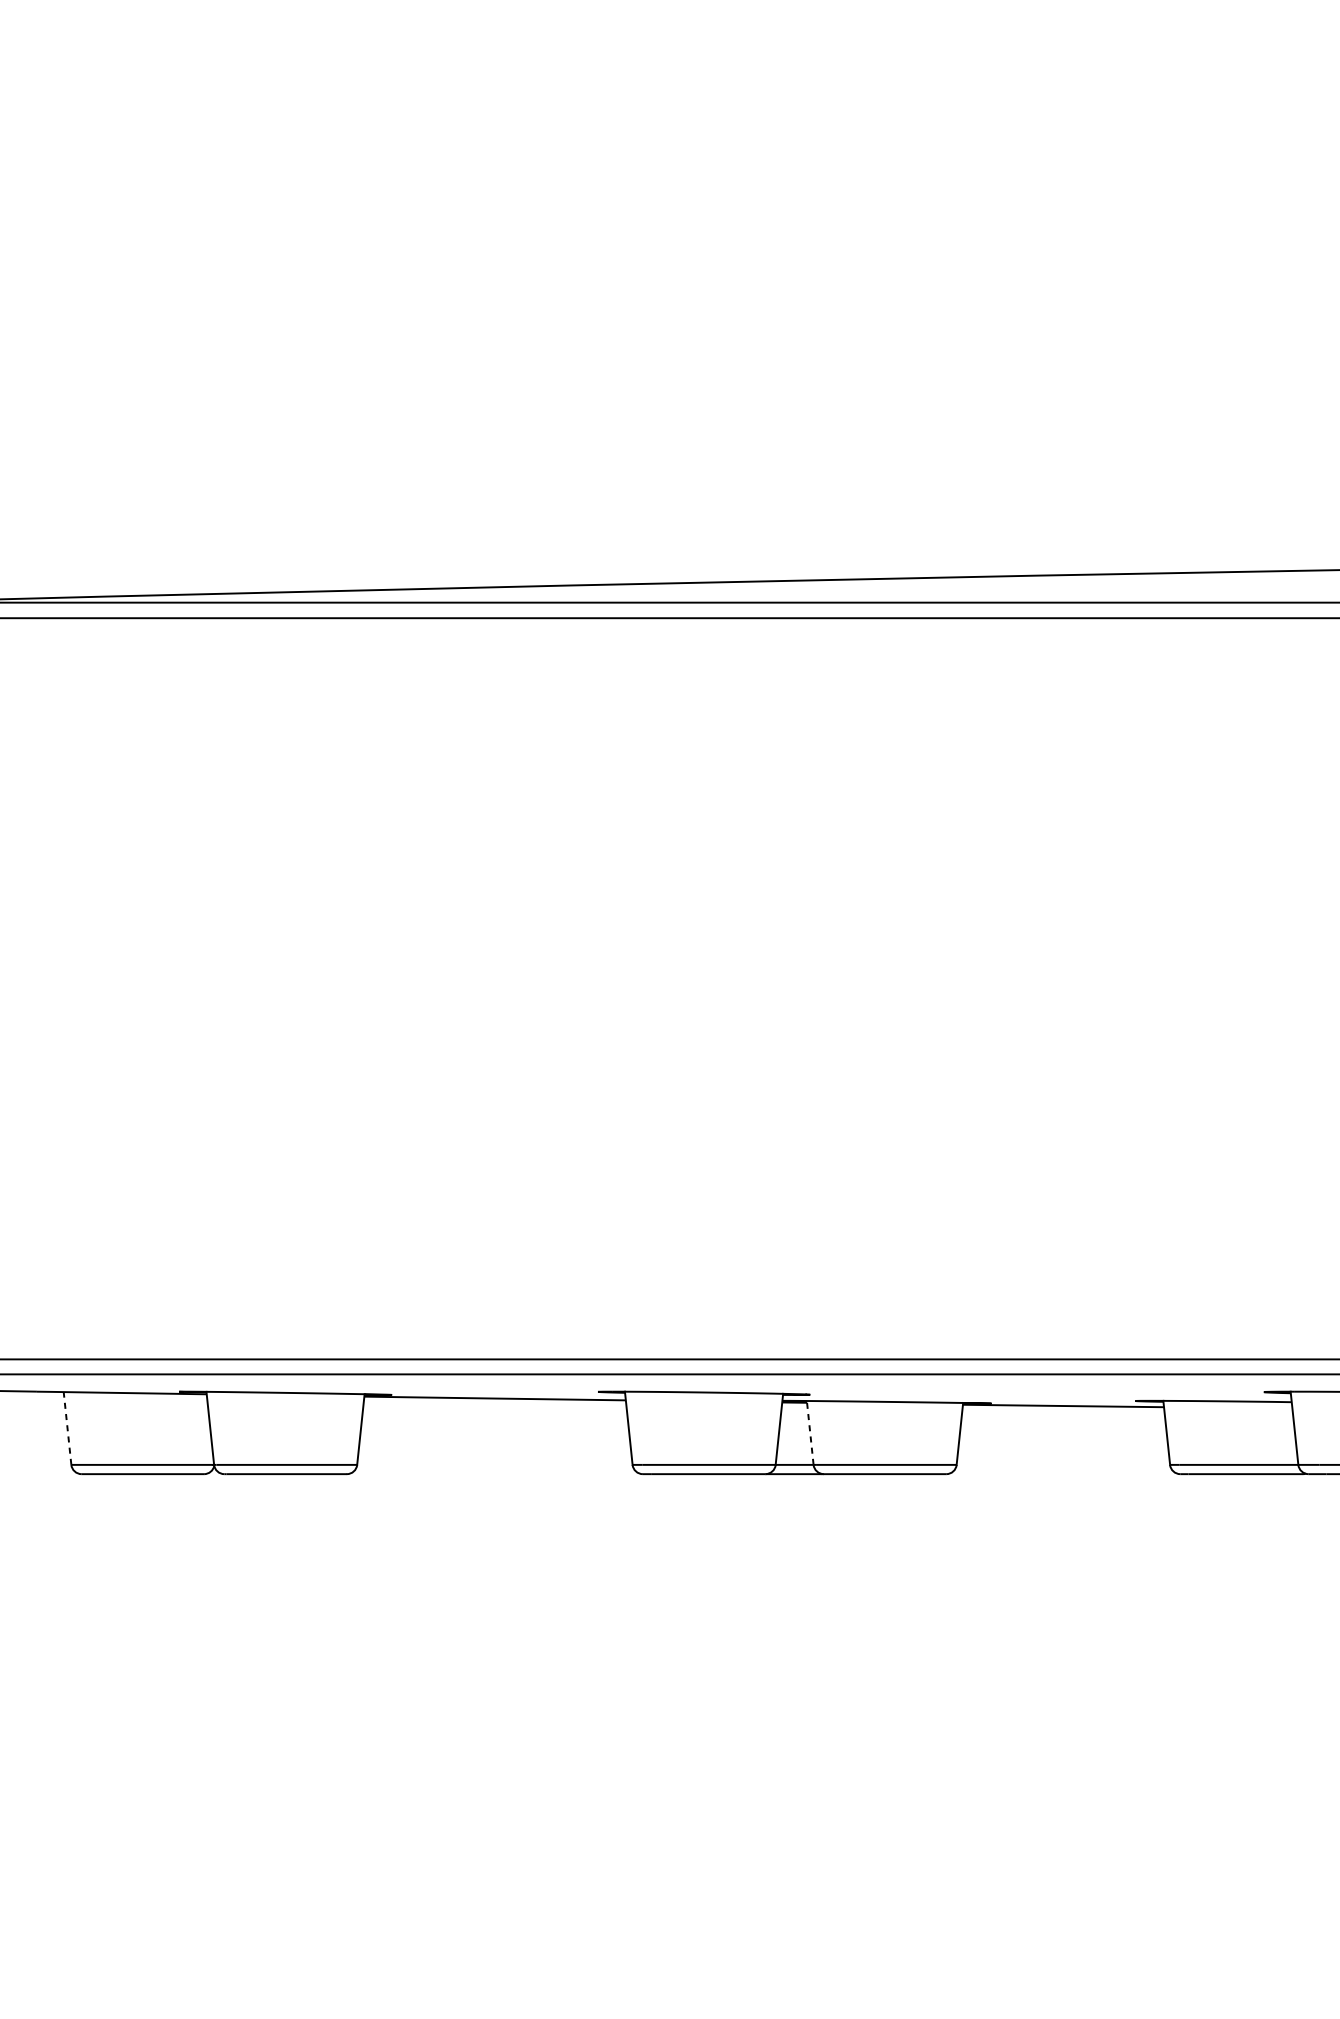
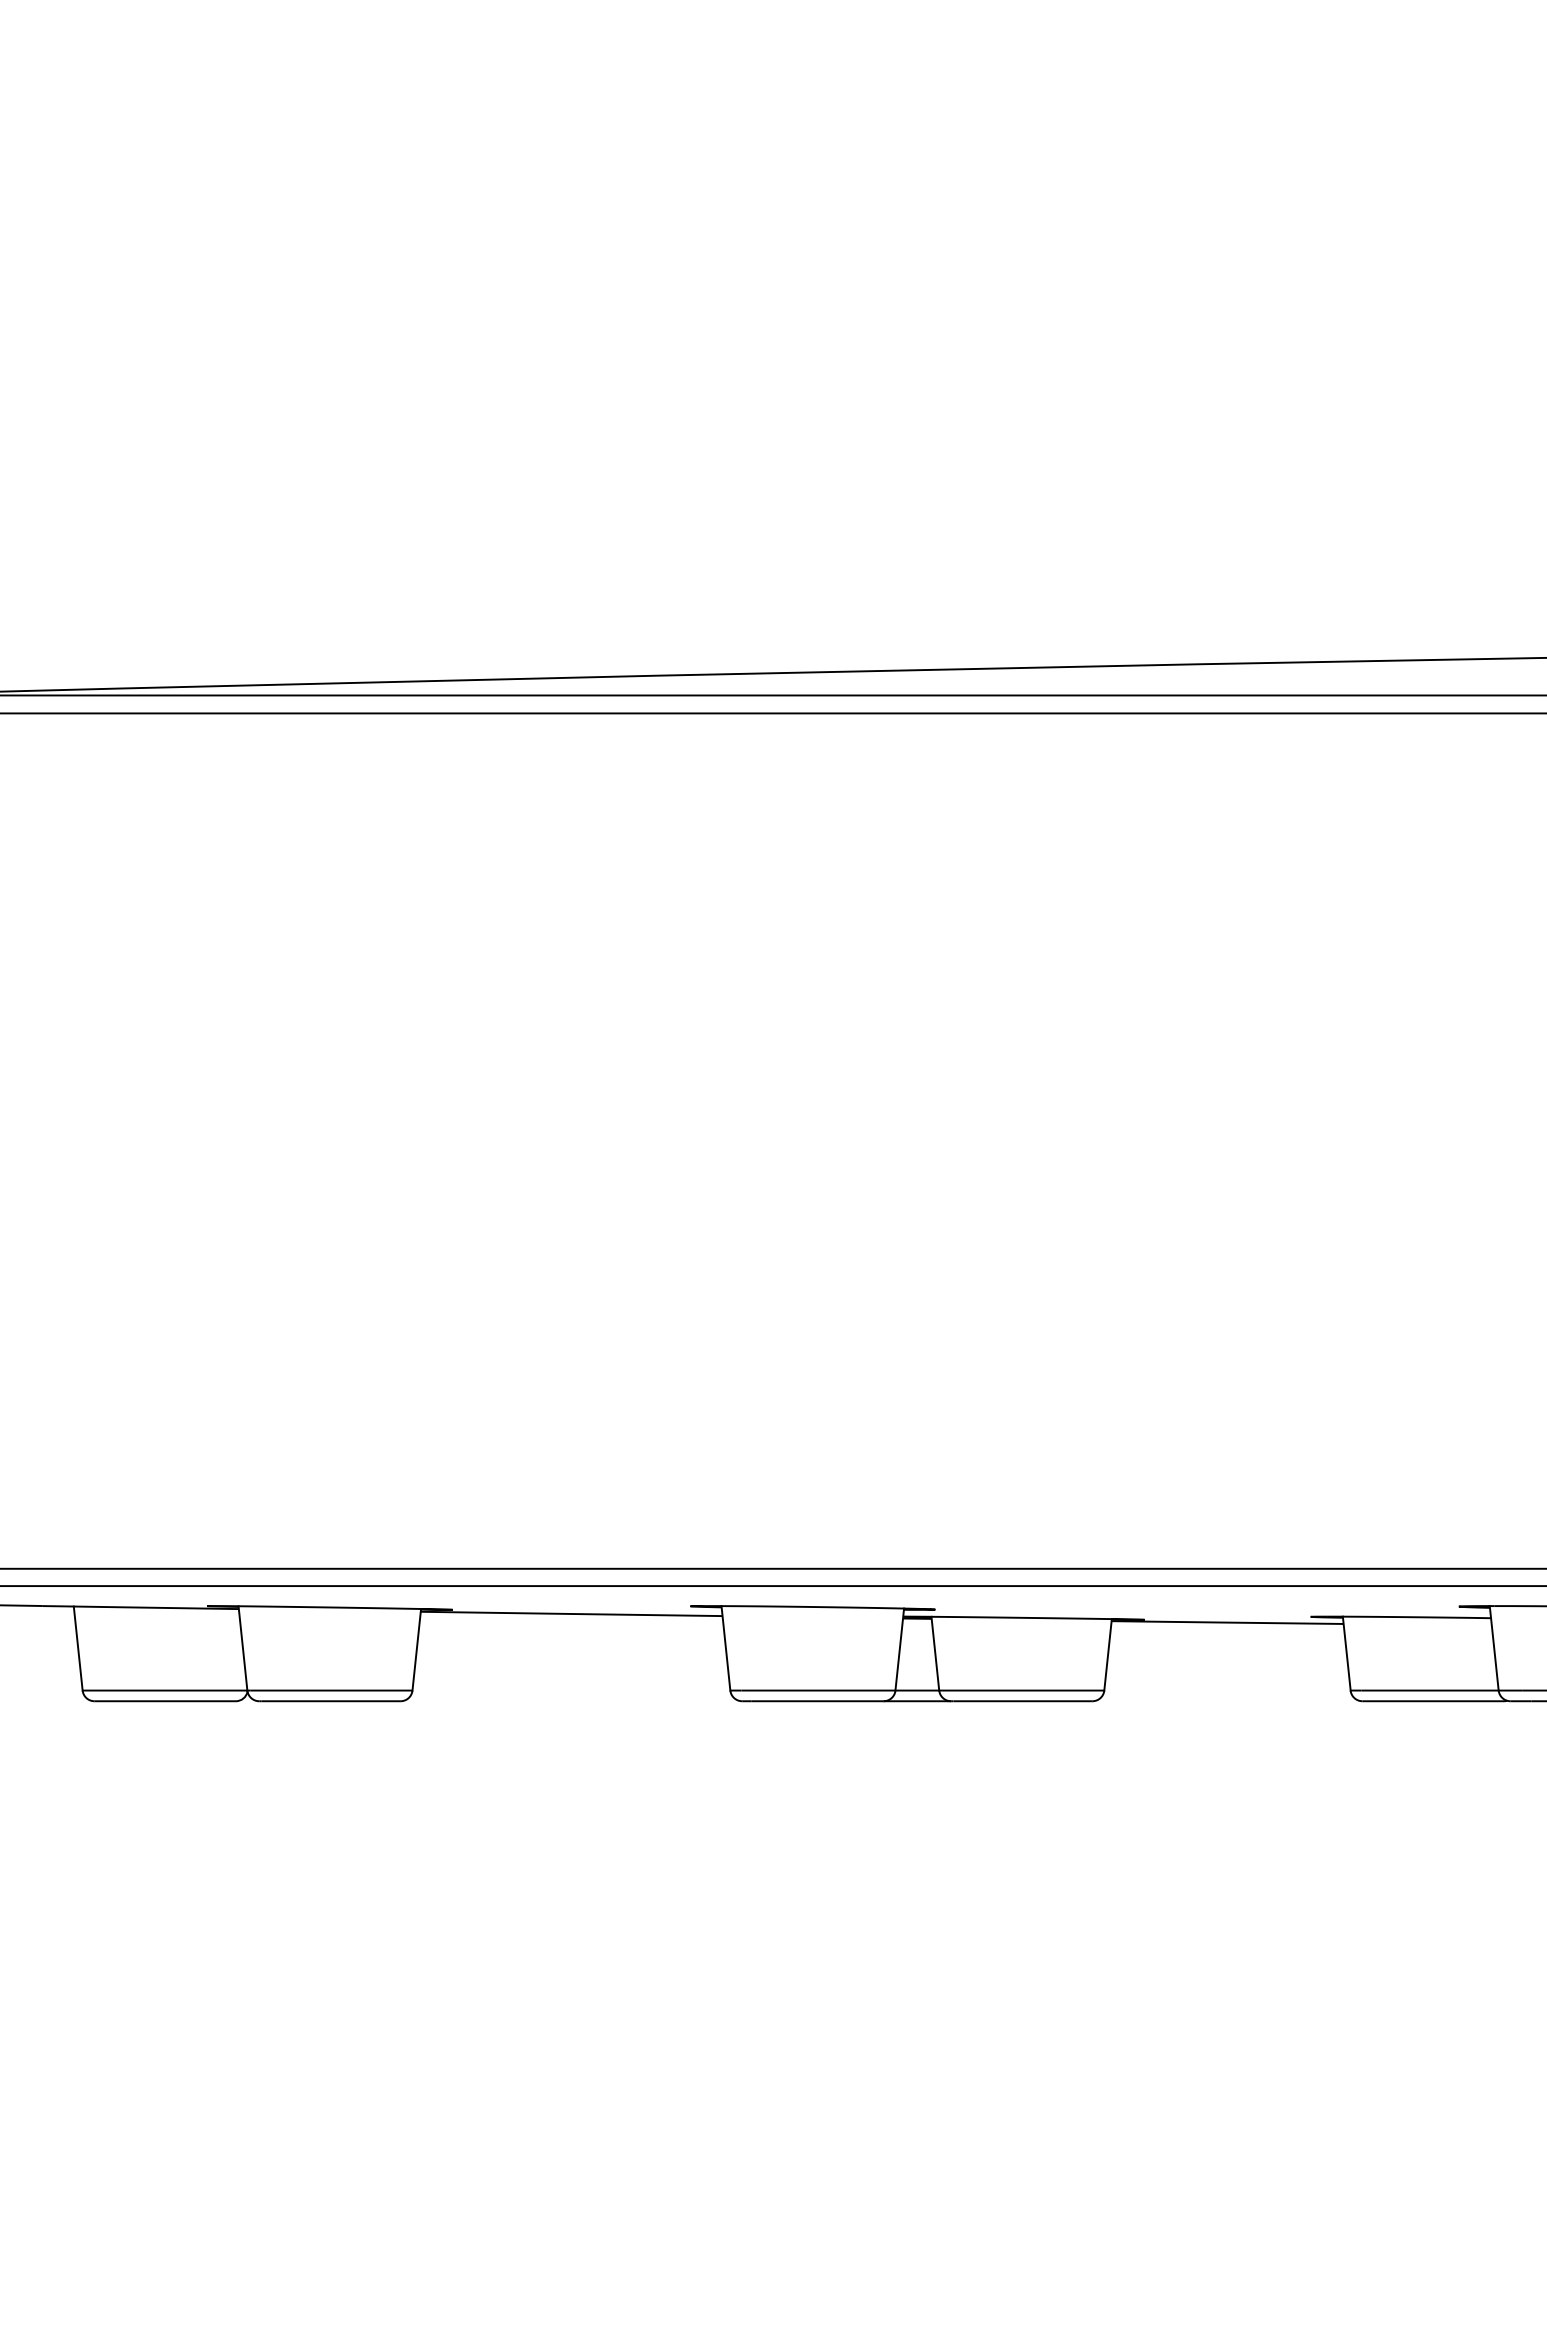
line: (67, 1428) -> (78, 1648), dashed -> solid
line: (810, 1432) -> (935, 1653), dashed -> solid

